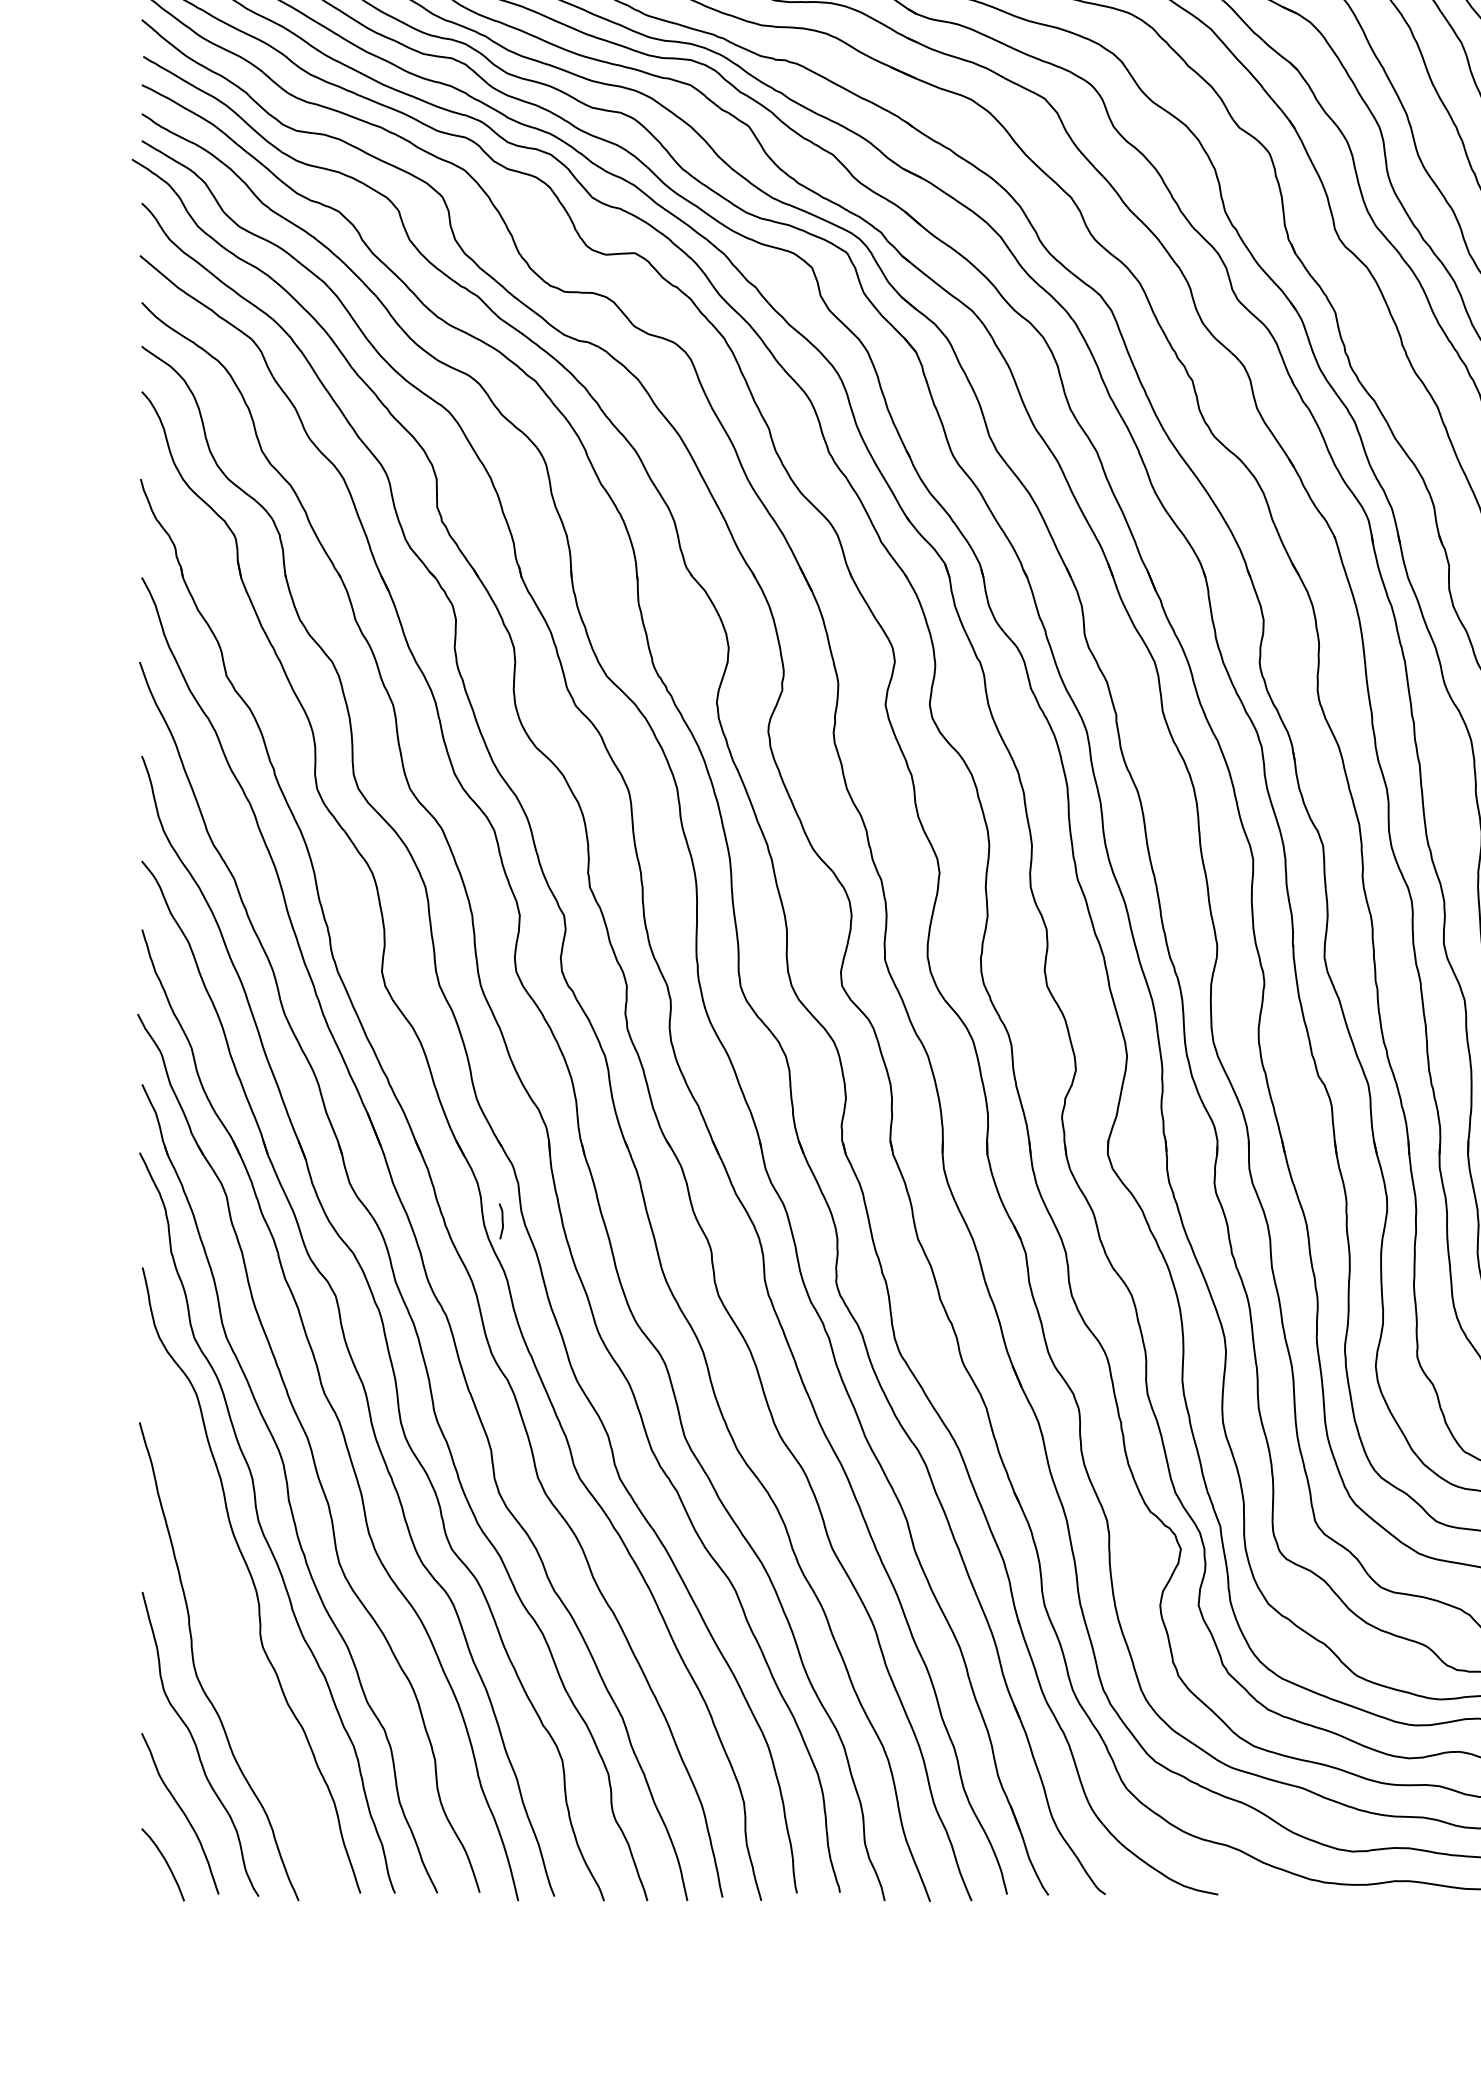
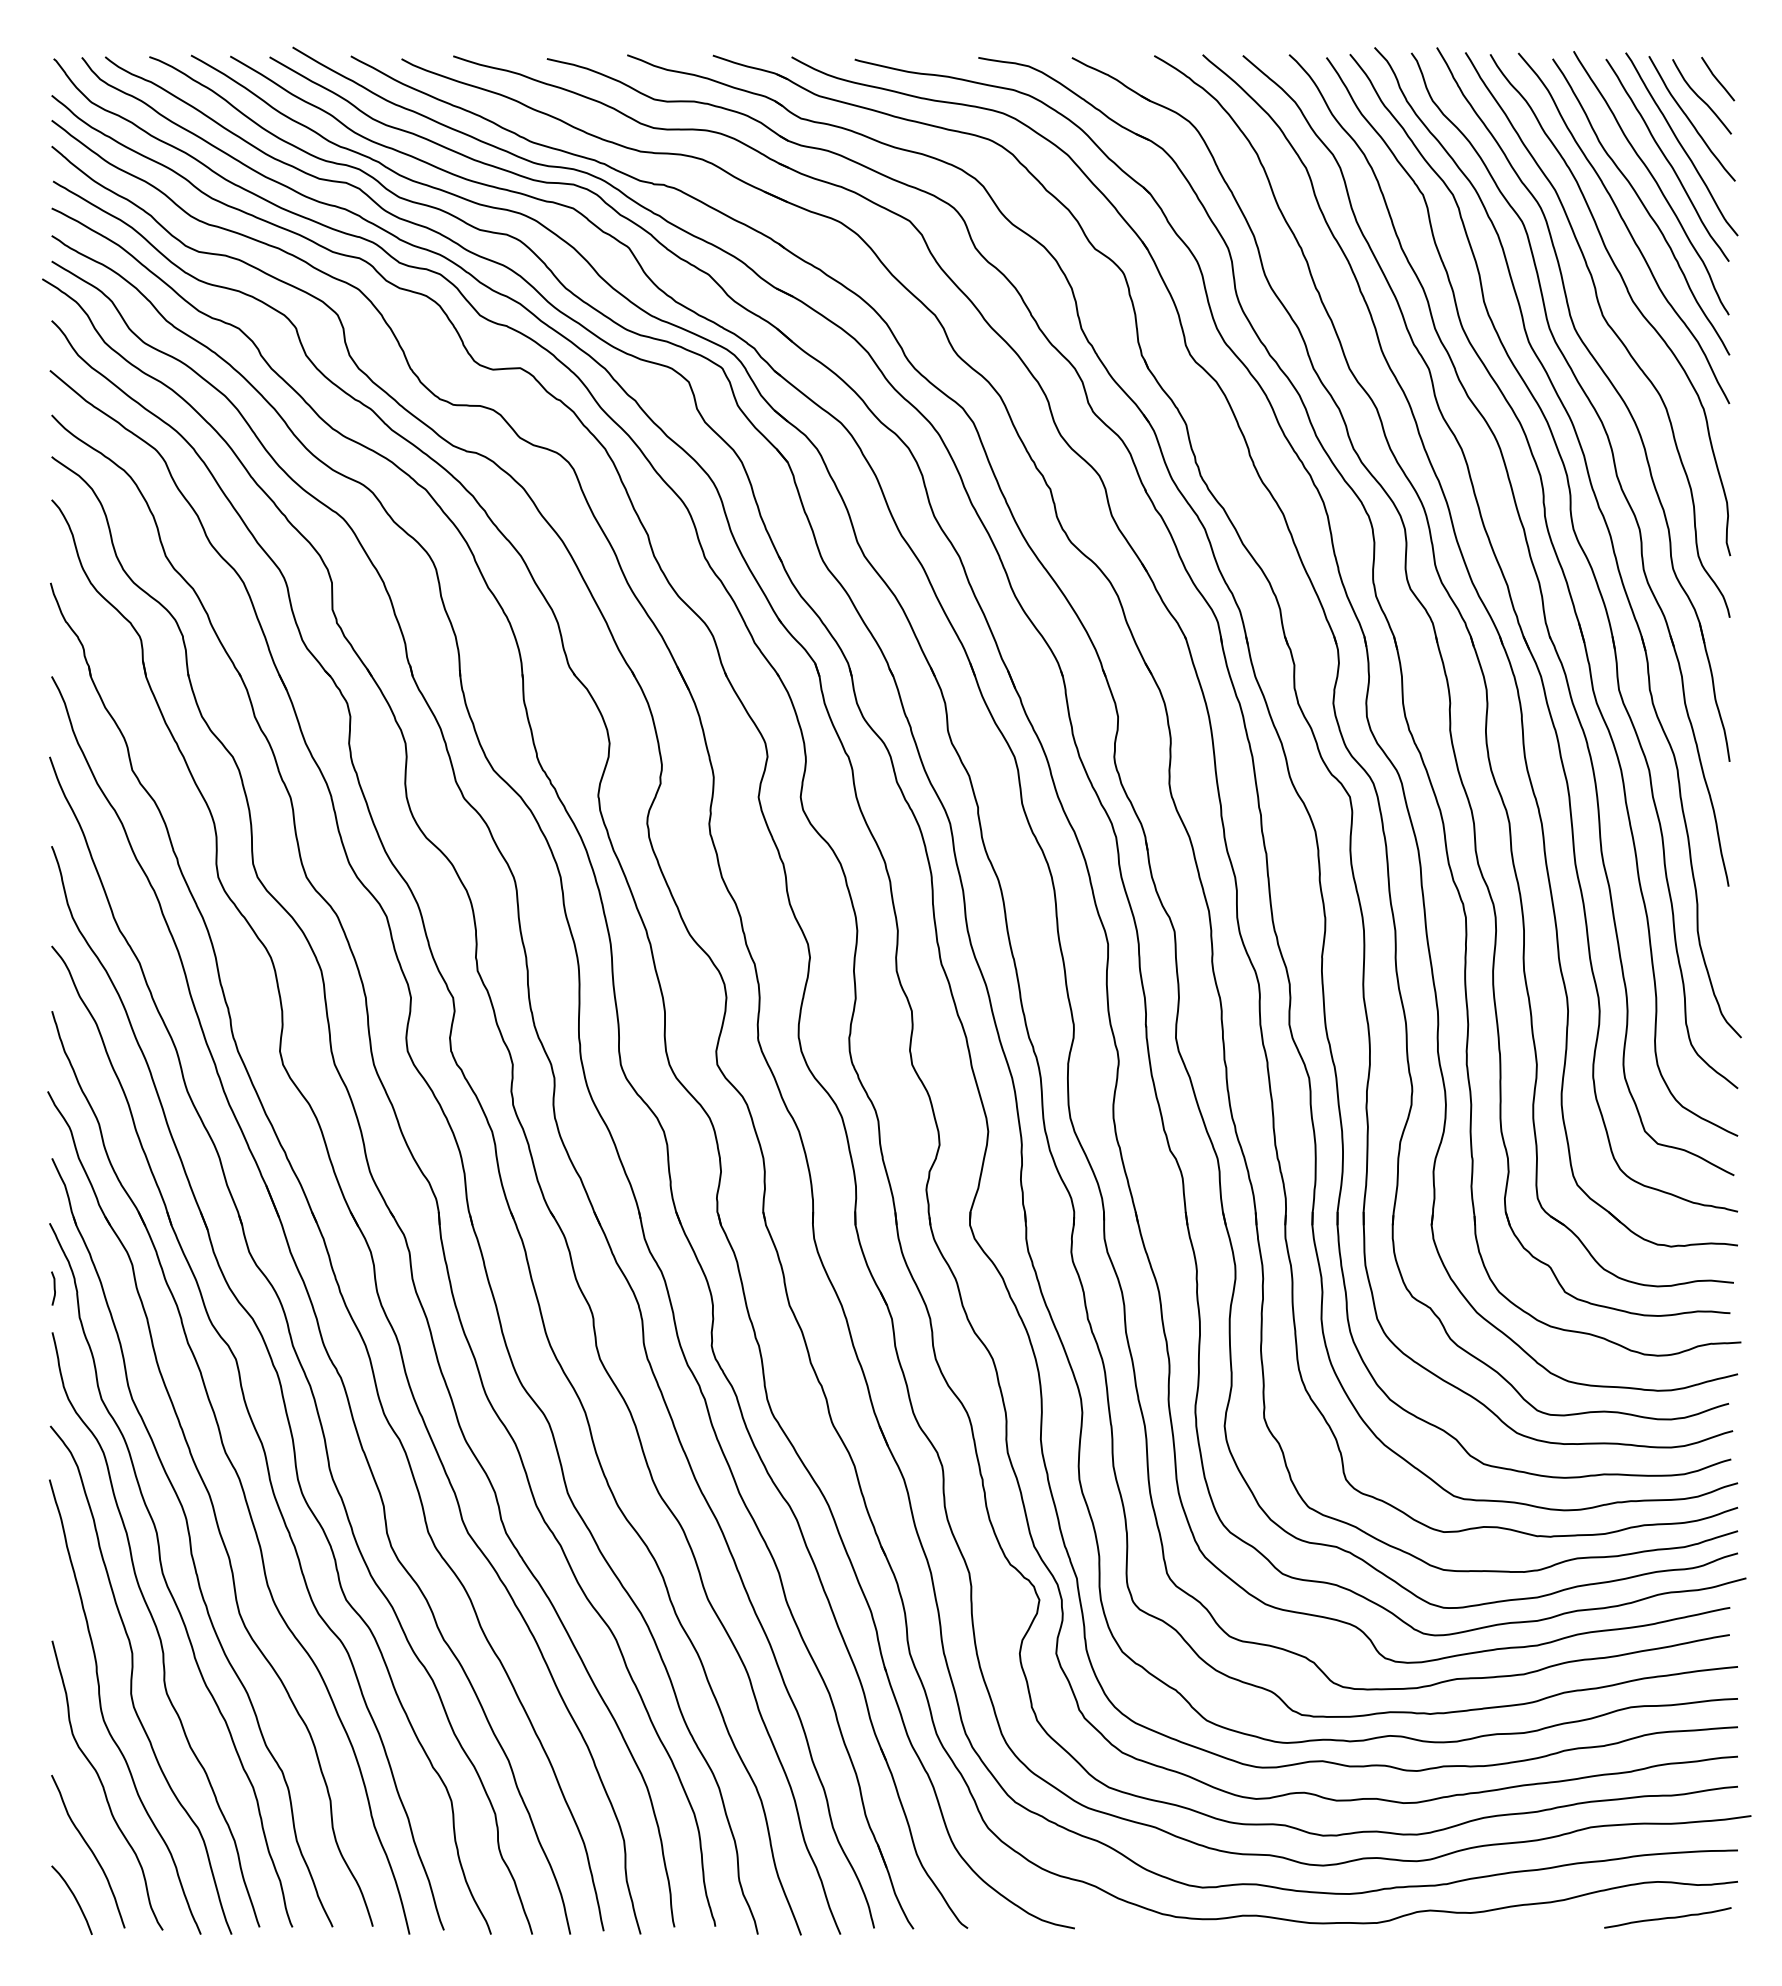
curve: (501, 1221) -> (53, 1288), moved
curve: (226, 1632) -> (132, 1679), added

